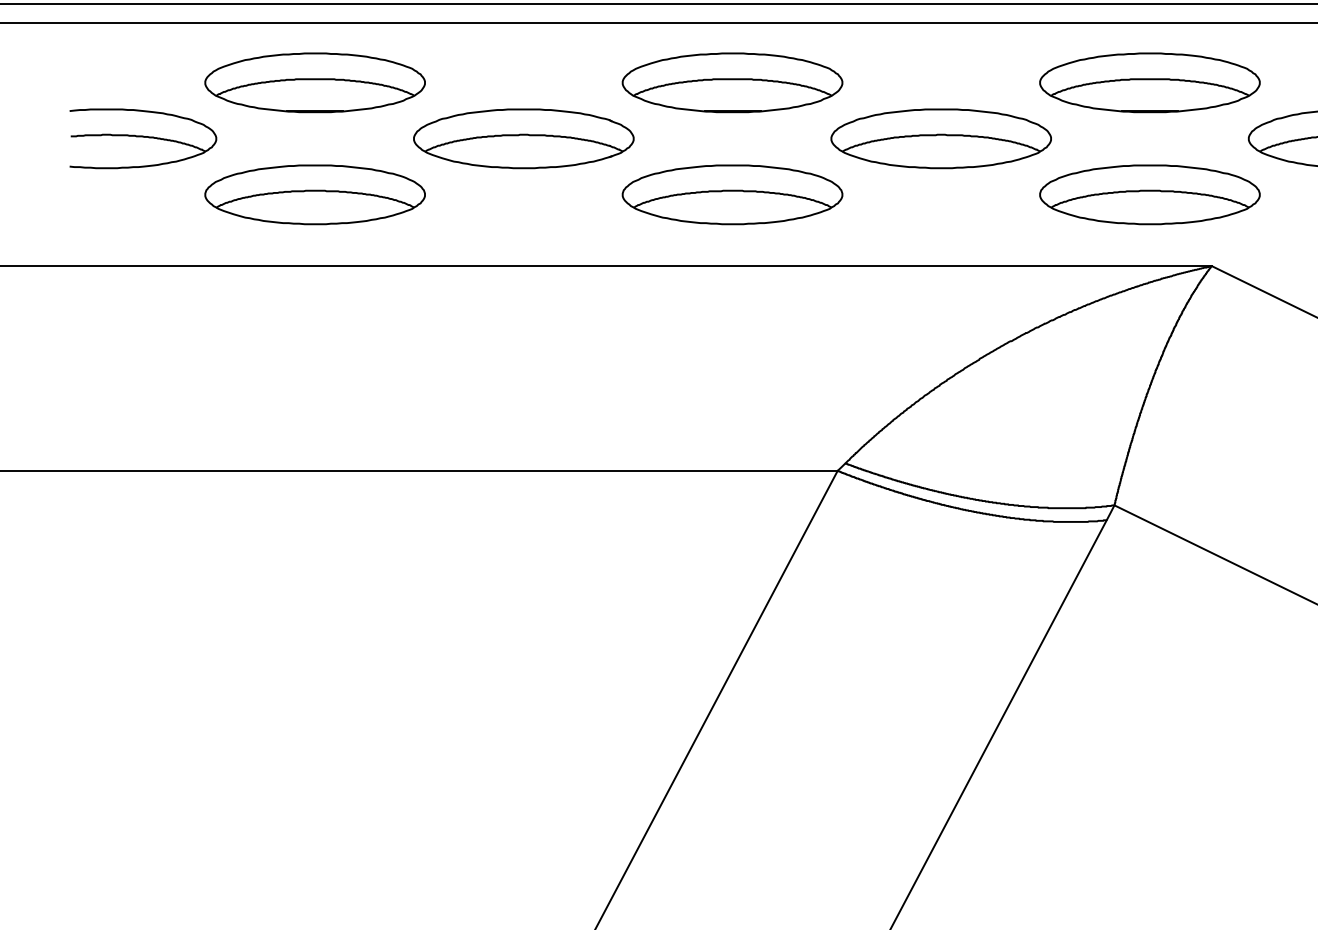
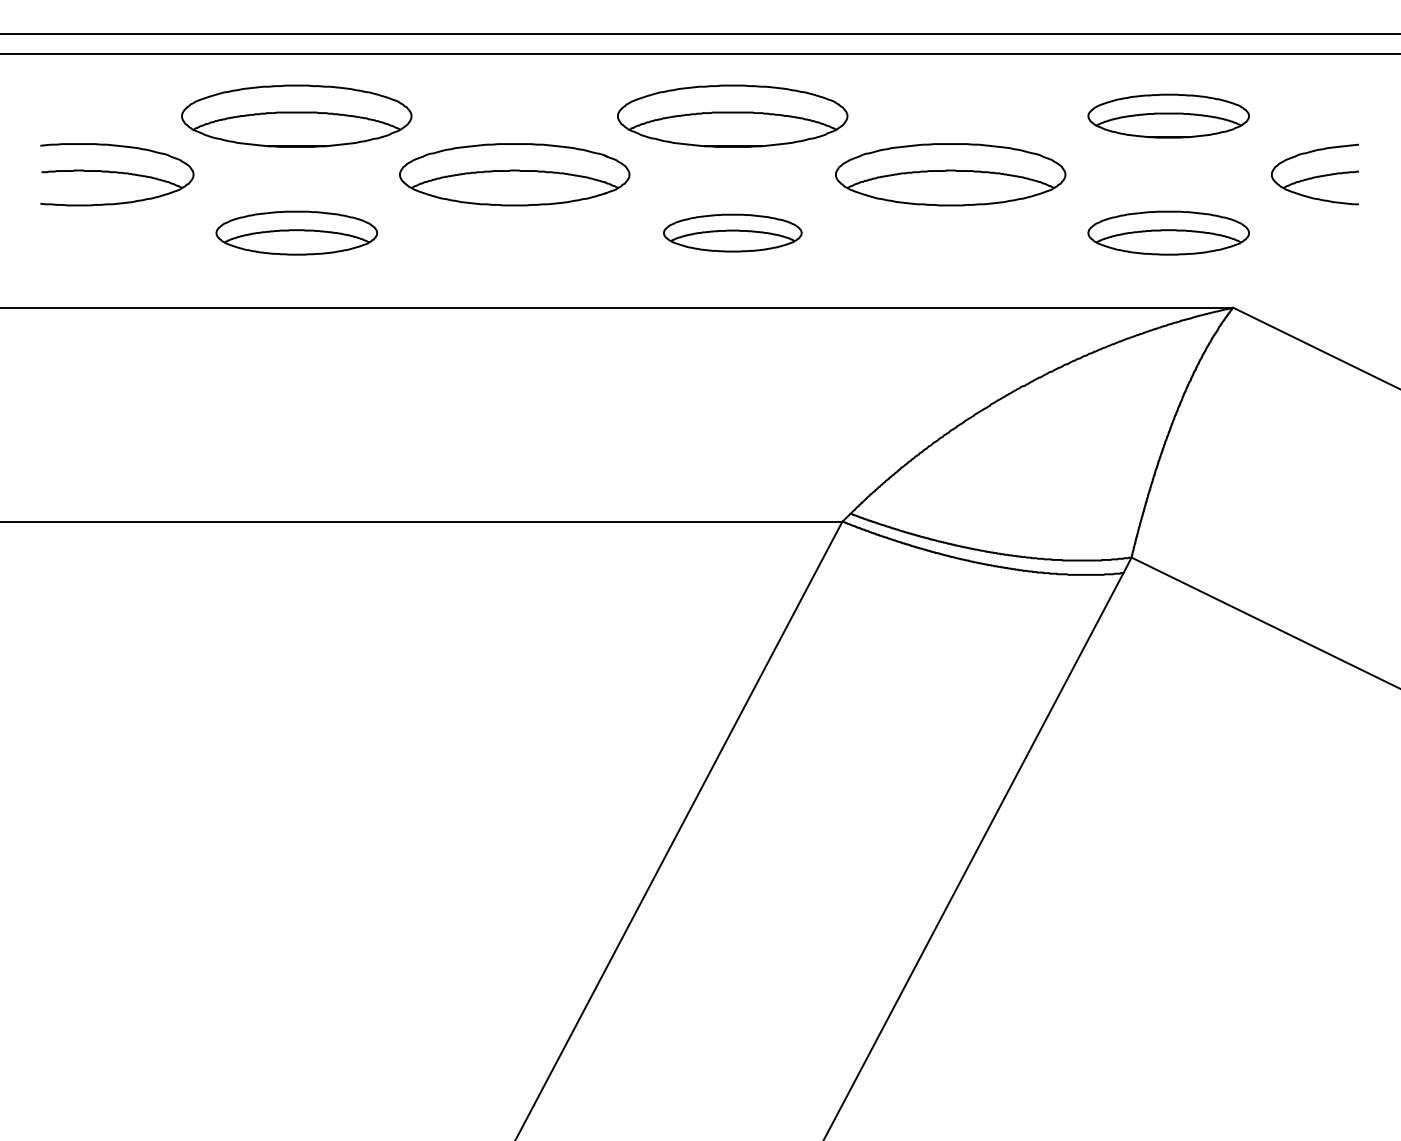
part: (1149, 82) -> (1168, 115), size x0.7
part: (314, 194) -> (296, 232), size x0.7
part: (732, 194) -> (732, 232), size x0.6
part: (1149, 194) -> (1168, 232), size x0.7

